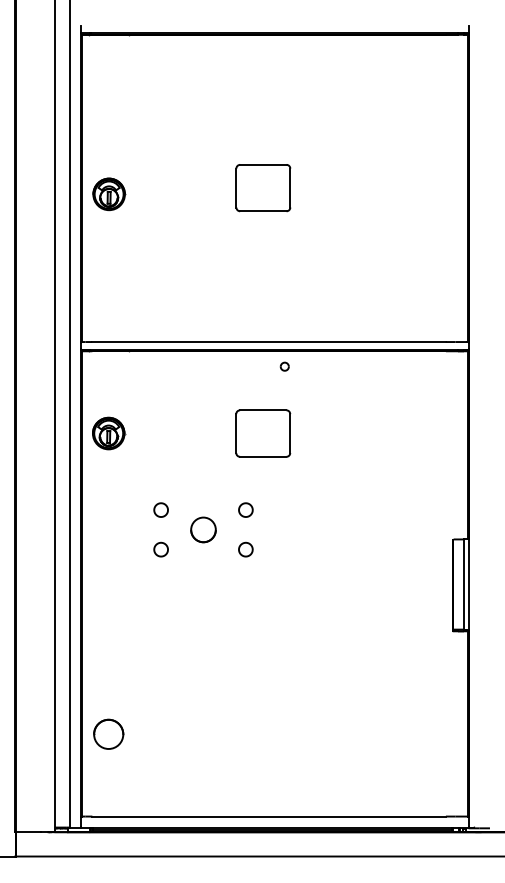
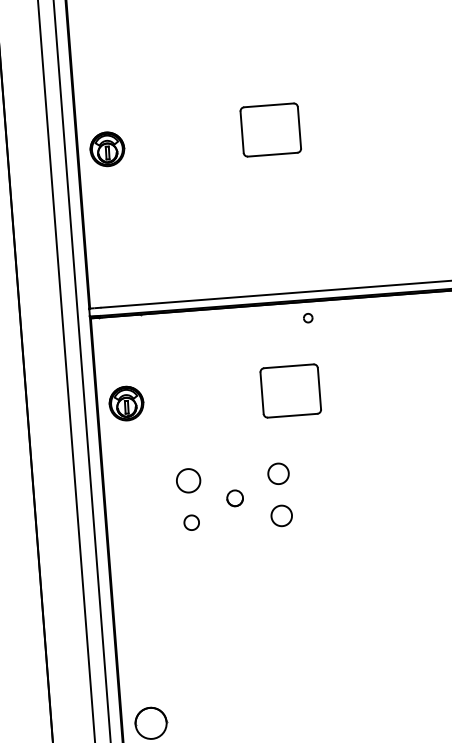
part: (160, 509) -> (187, 480), size x1.6
part: (245, 509) -> (278, 473), size x1.4
part: (203, 529) -> (235, 497), size x0.6
part: (245, 549) -> (281, 515), size x1.4

